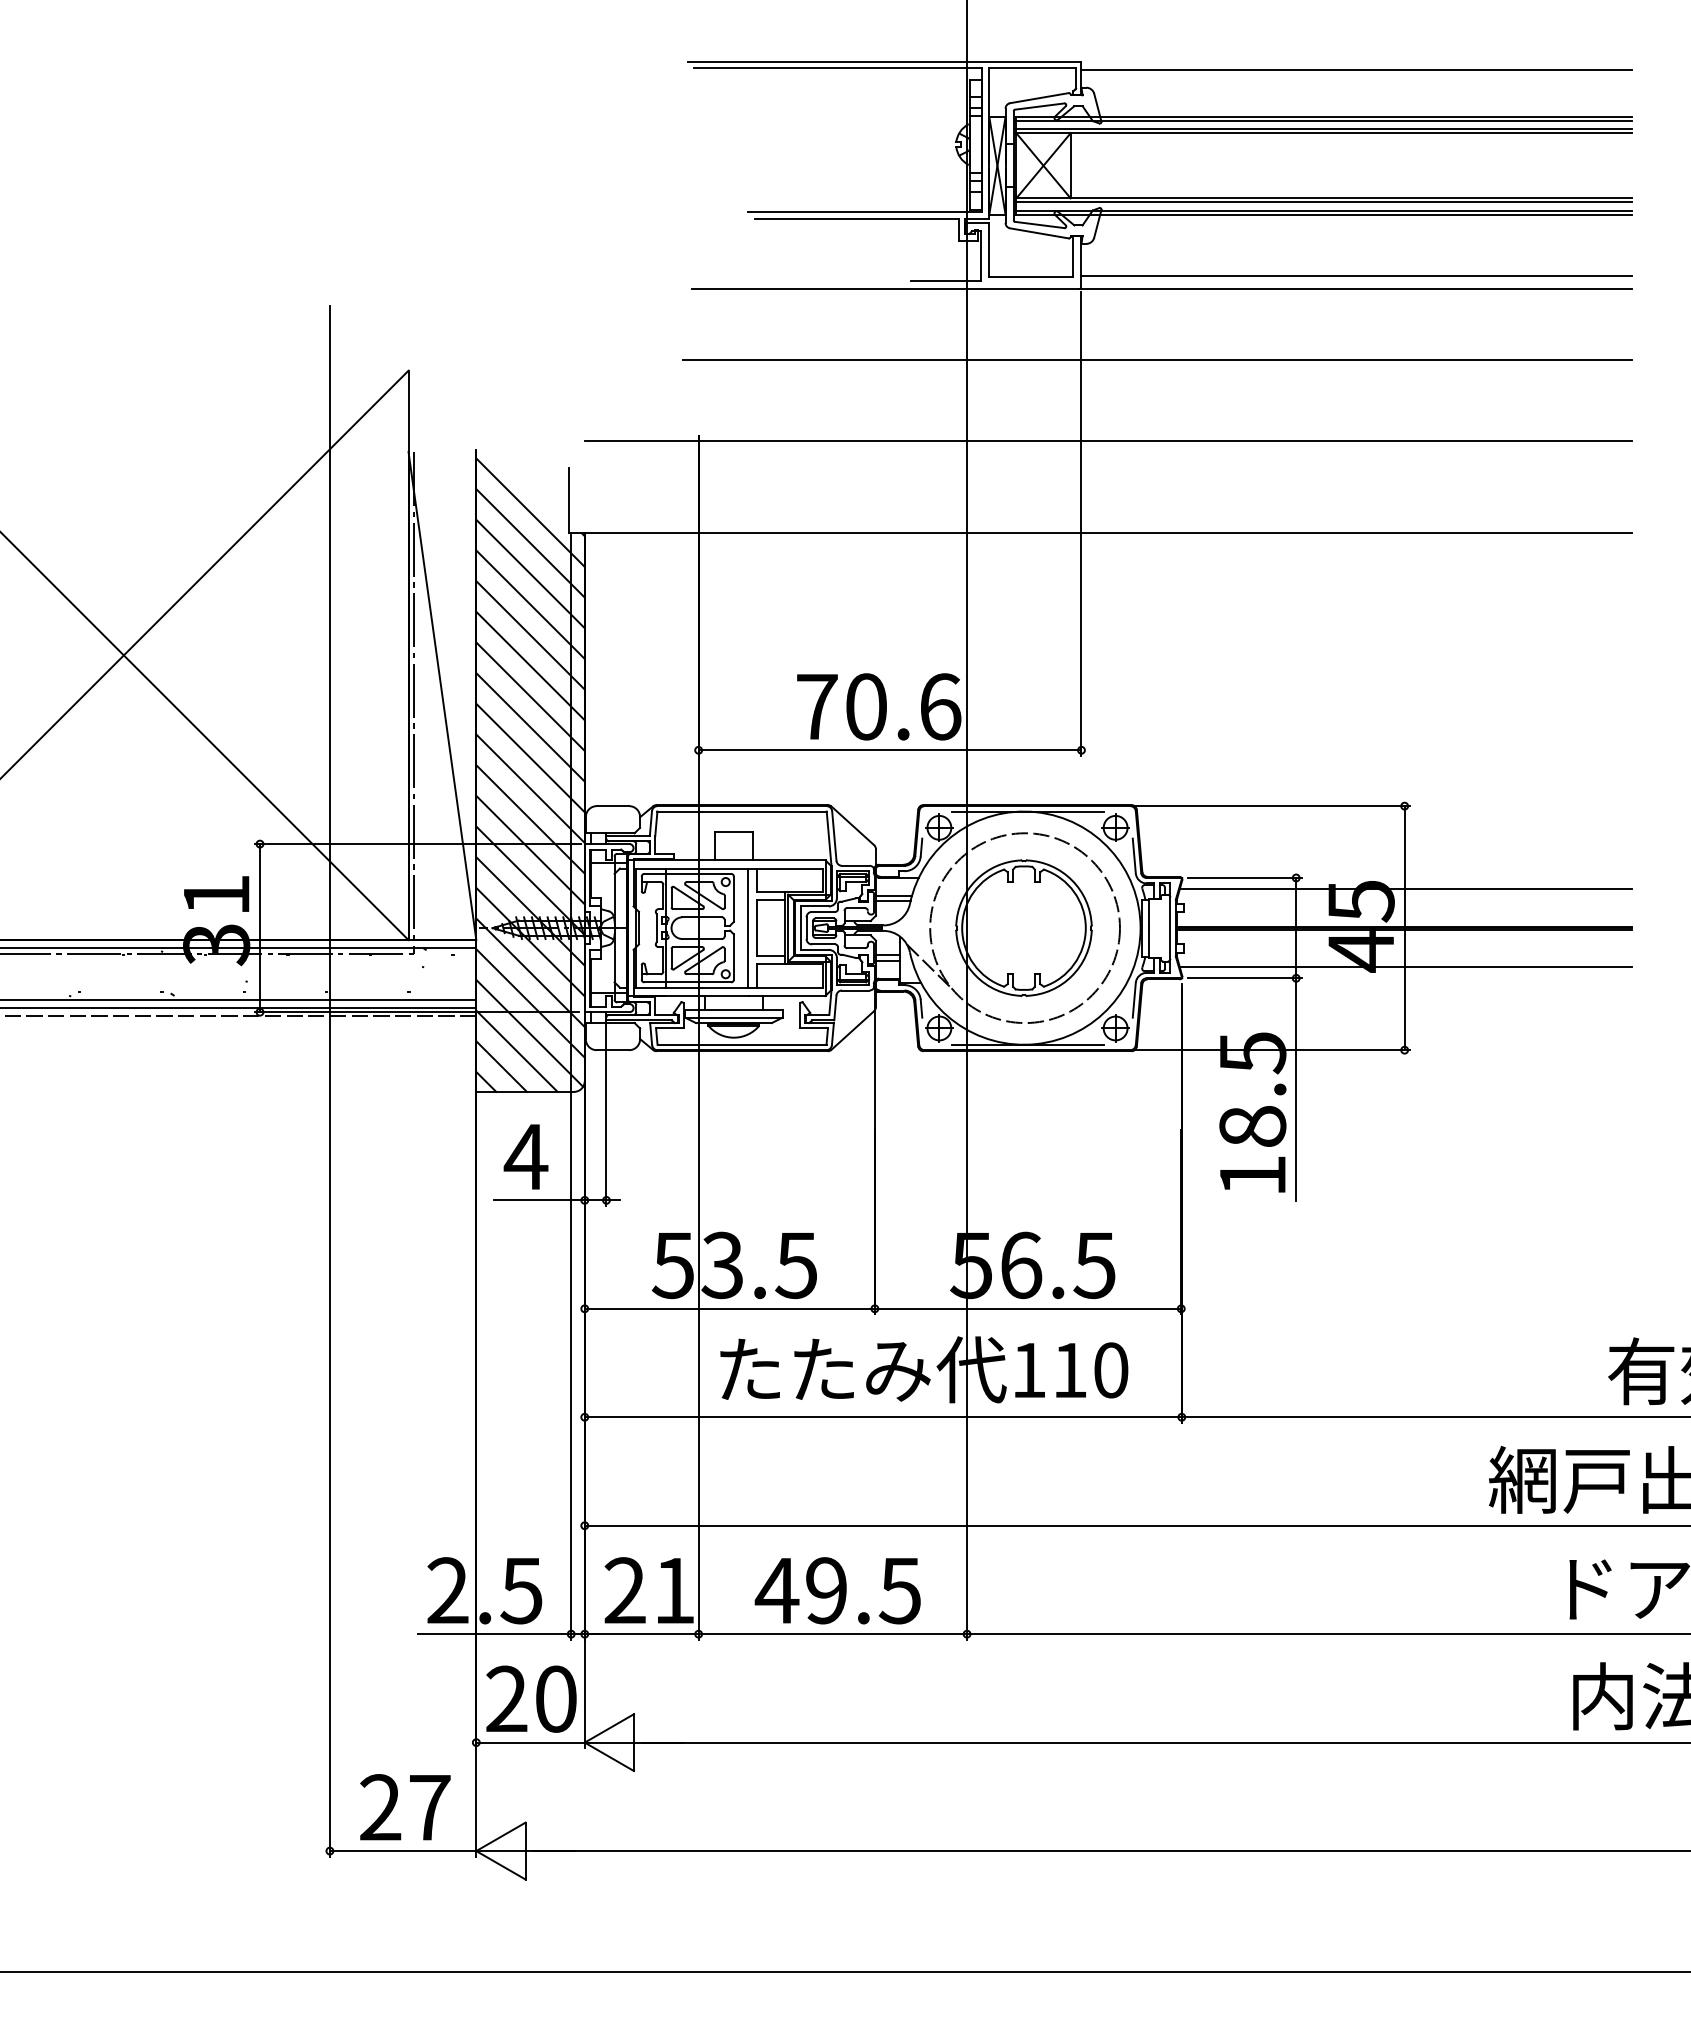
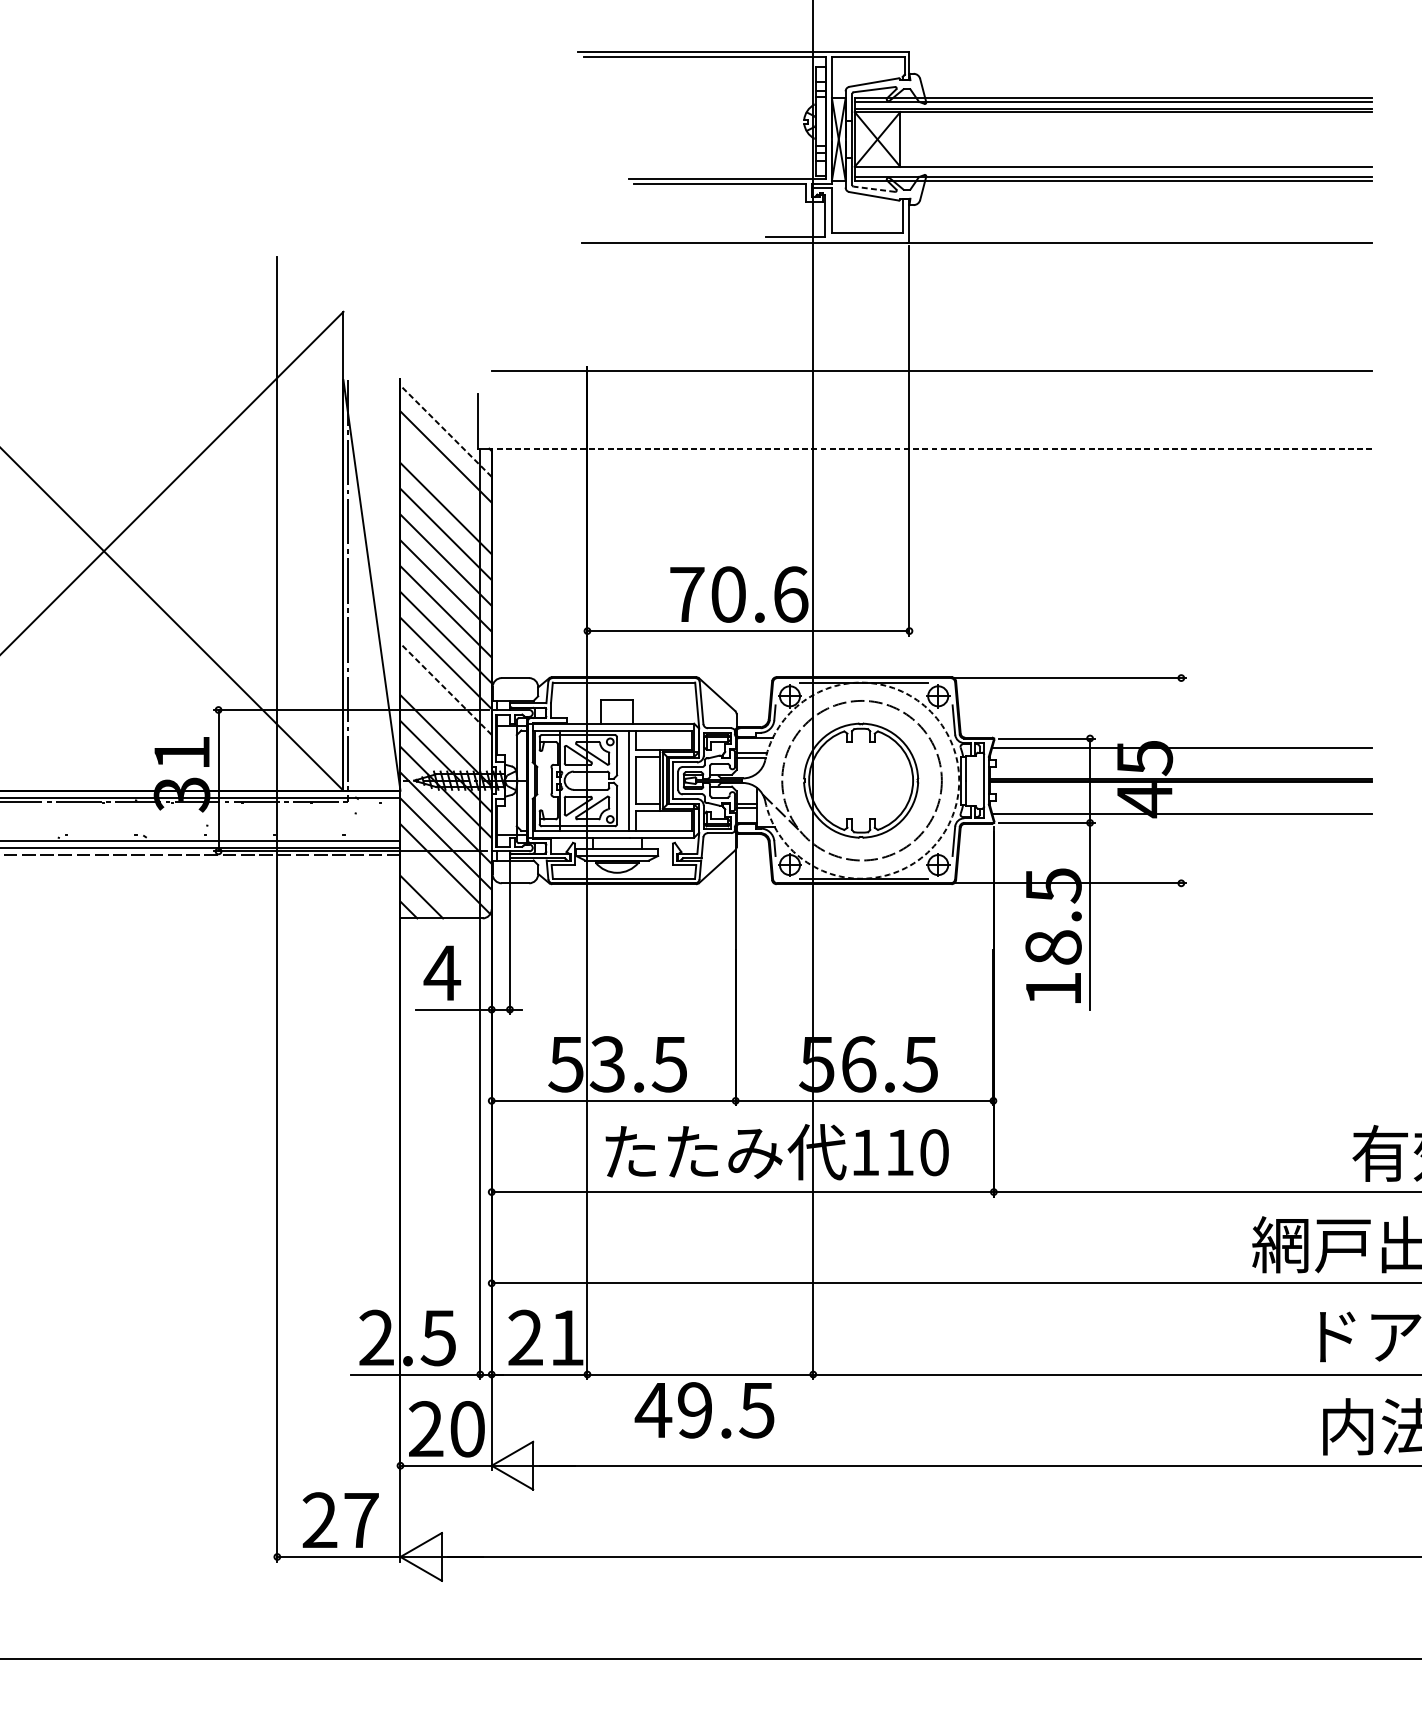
line: (1356, 69) -> (1140, 58), removed
line: (1323, 202) -> (1113, 170), removed
line: (1039, 224) -> (874, 188), solid -> dashed
line: (1356, 275) -> (1140, 231), removed
line: (1157, 359) -> (973, 302), removed
line: (530, 512) -> (446, 431), solid -> dashed
line: (1107, 533) -> (931, 448), solid -> dashed
line: (530, 573) -> (446, 482), removed
line: (530, 819) -> (446, 689), solid -> dashed
line: (530, 849) -> (446, 714), removed
arc: (1140, 928) -> (959, 780), solid -> dashed
line: (1404, 928) -> (1181, 780), removed
line: (516, 1050) -> (434, 883), removed
text: (837, 1590) -> (704, 1410), moved

